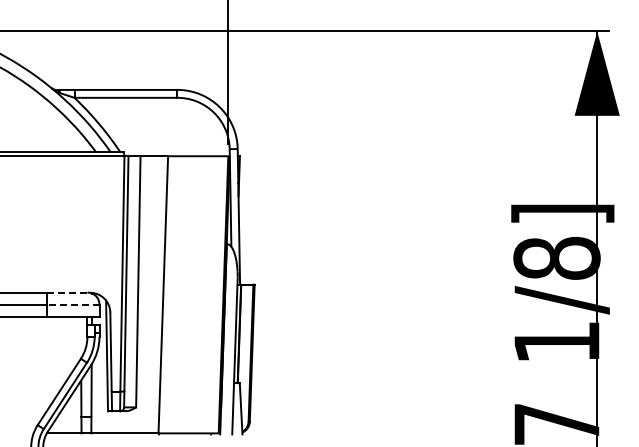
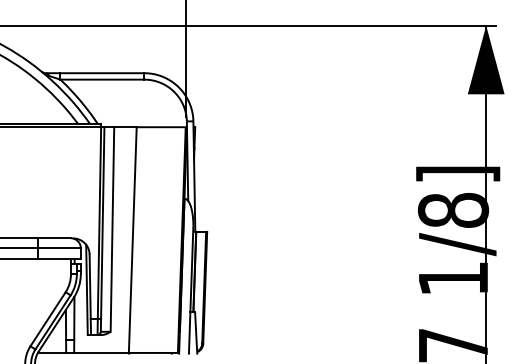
line: (67, 292) -> (54, 238), dashed -> solid
line: (72, 304) -> (58, 247), dashed -> solid

